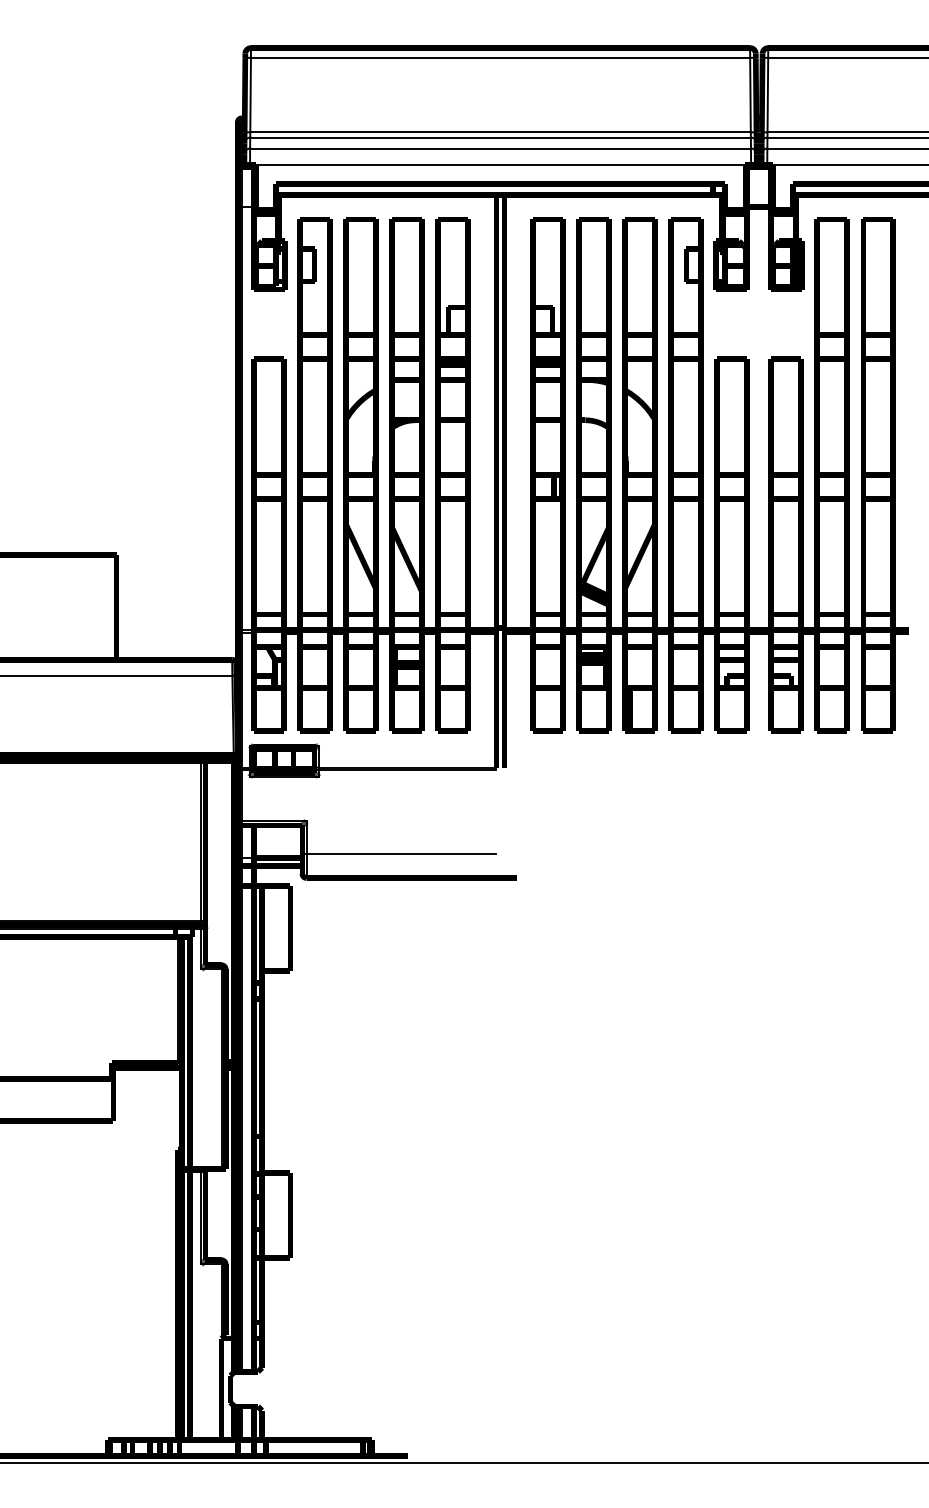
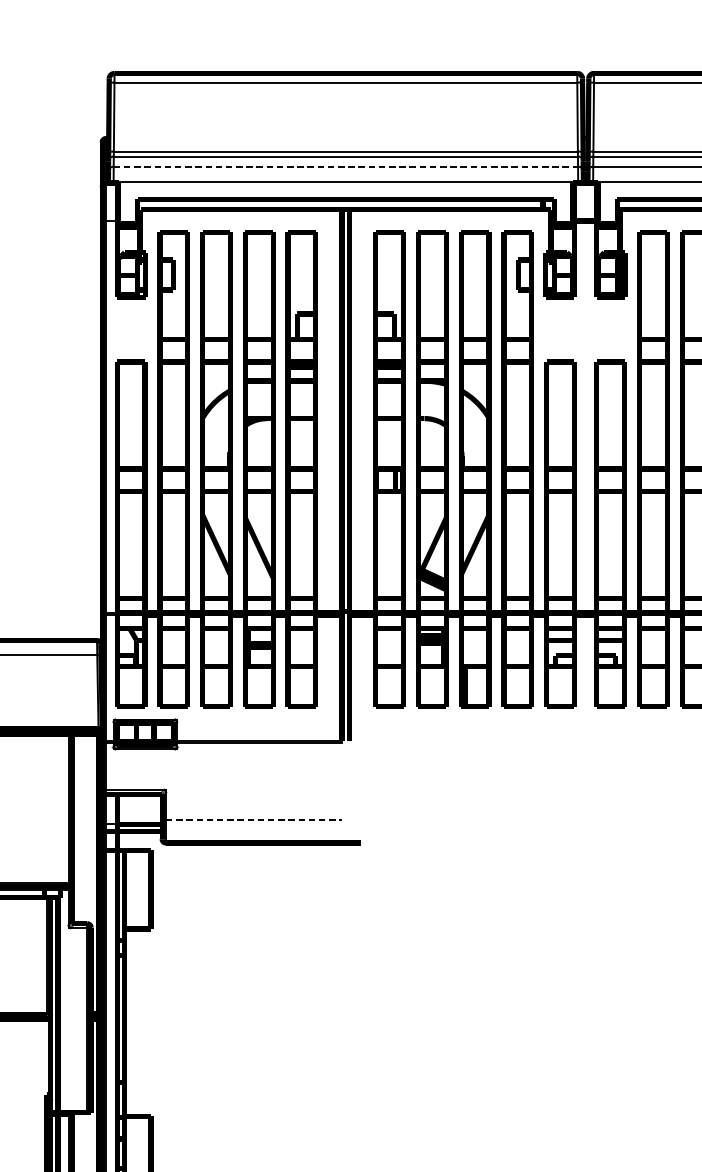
line: (501, 148) -> (346, 166), solid -> dashed
line: (401, 853) -> (254, 820), solid -> dashed

